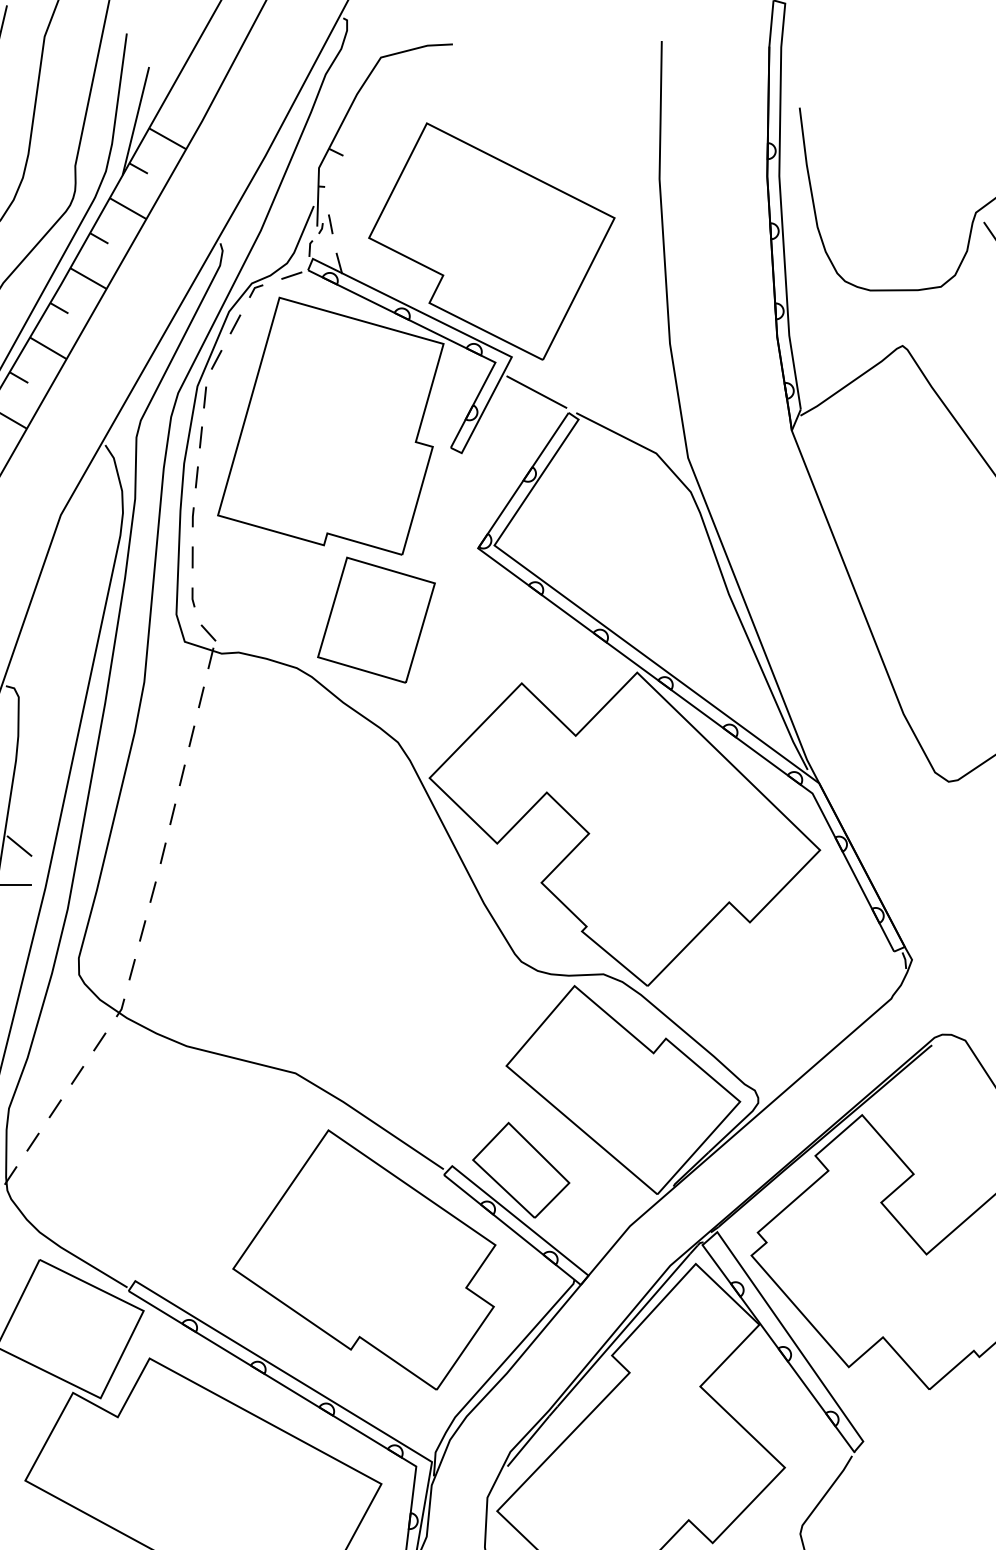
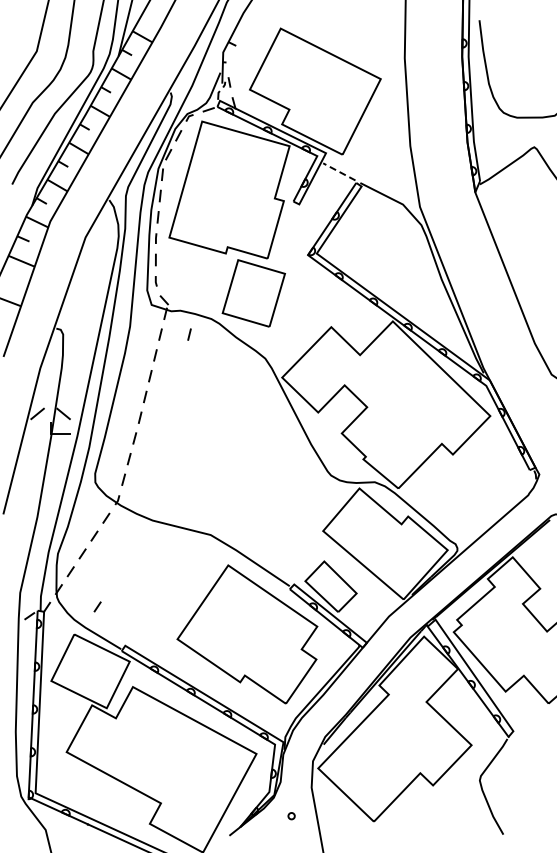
line: (535, 391) -> (338, 171), solid -> dashed
line: (255, 697) -> (189, 334), added
line: (83, 1207) -> (97, 606), added

